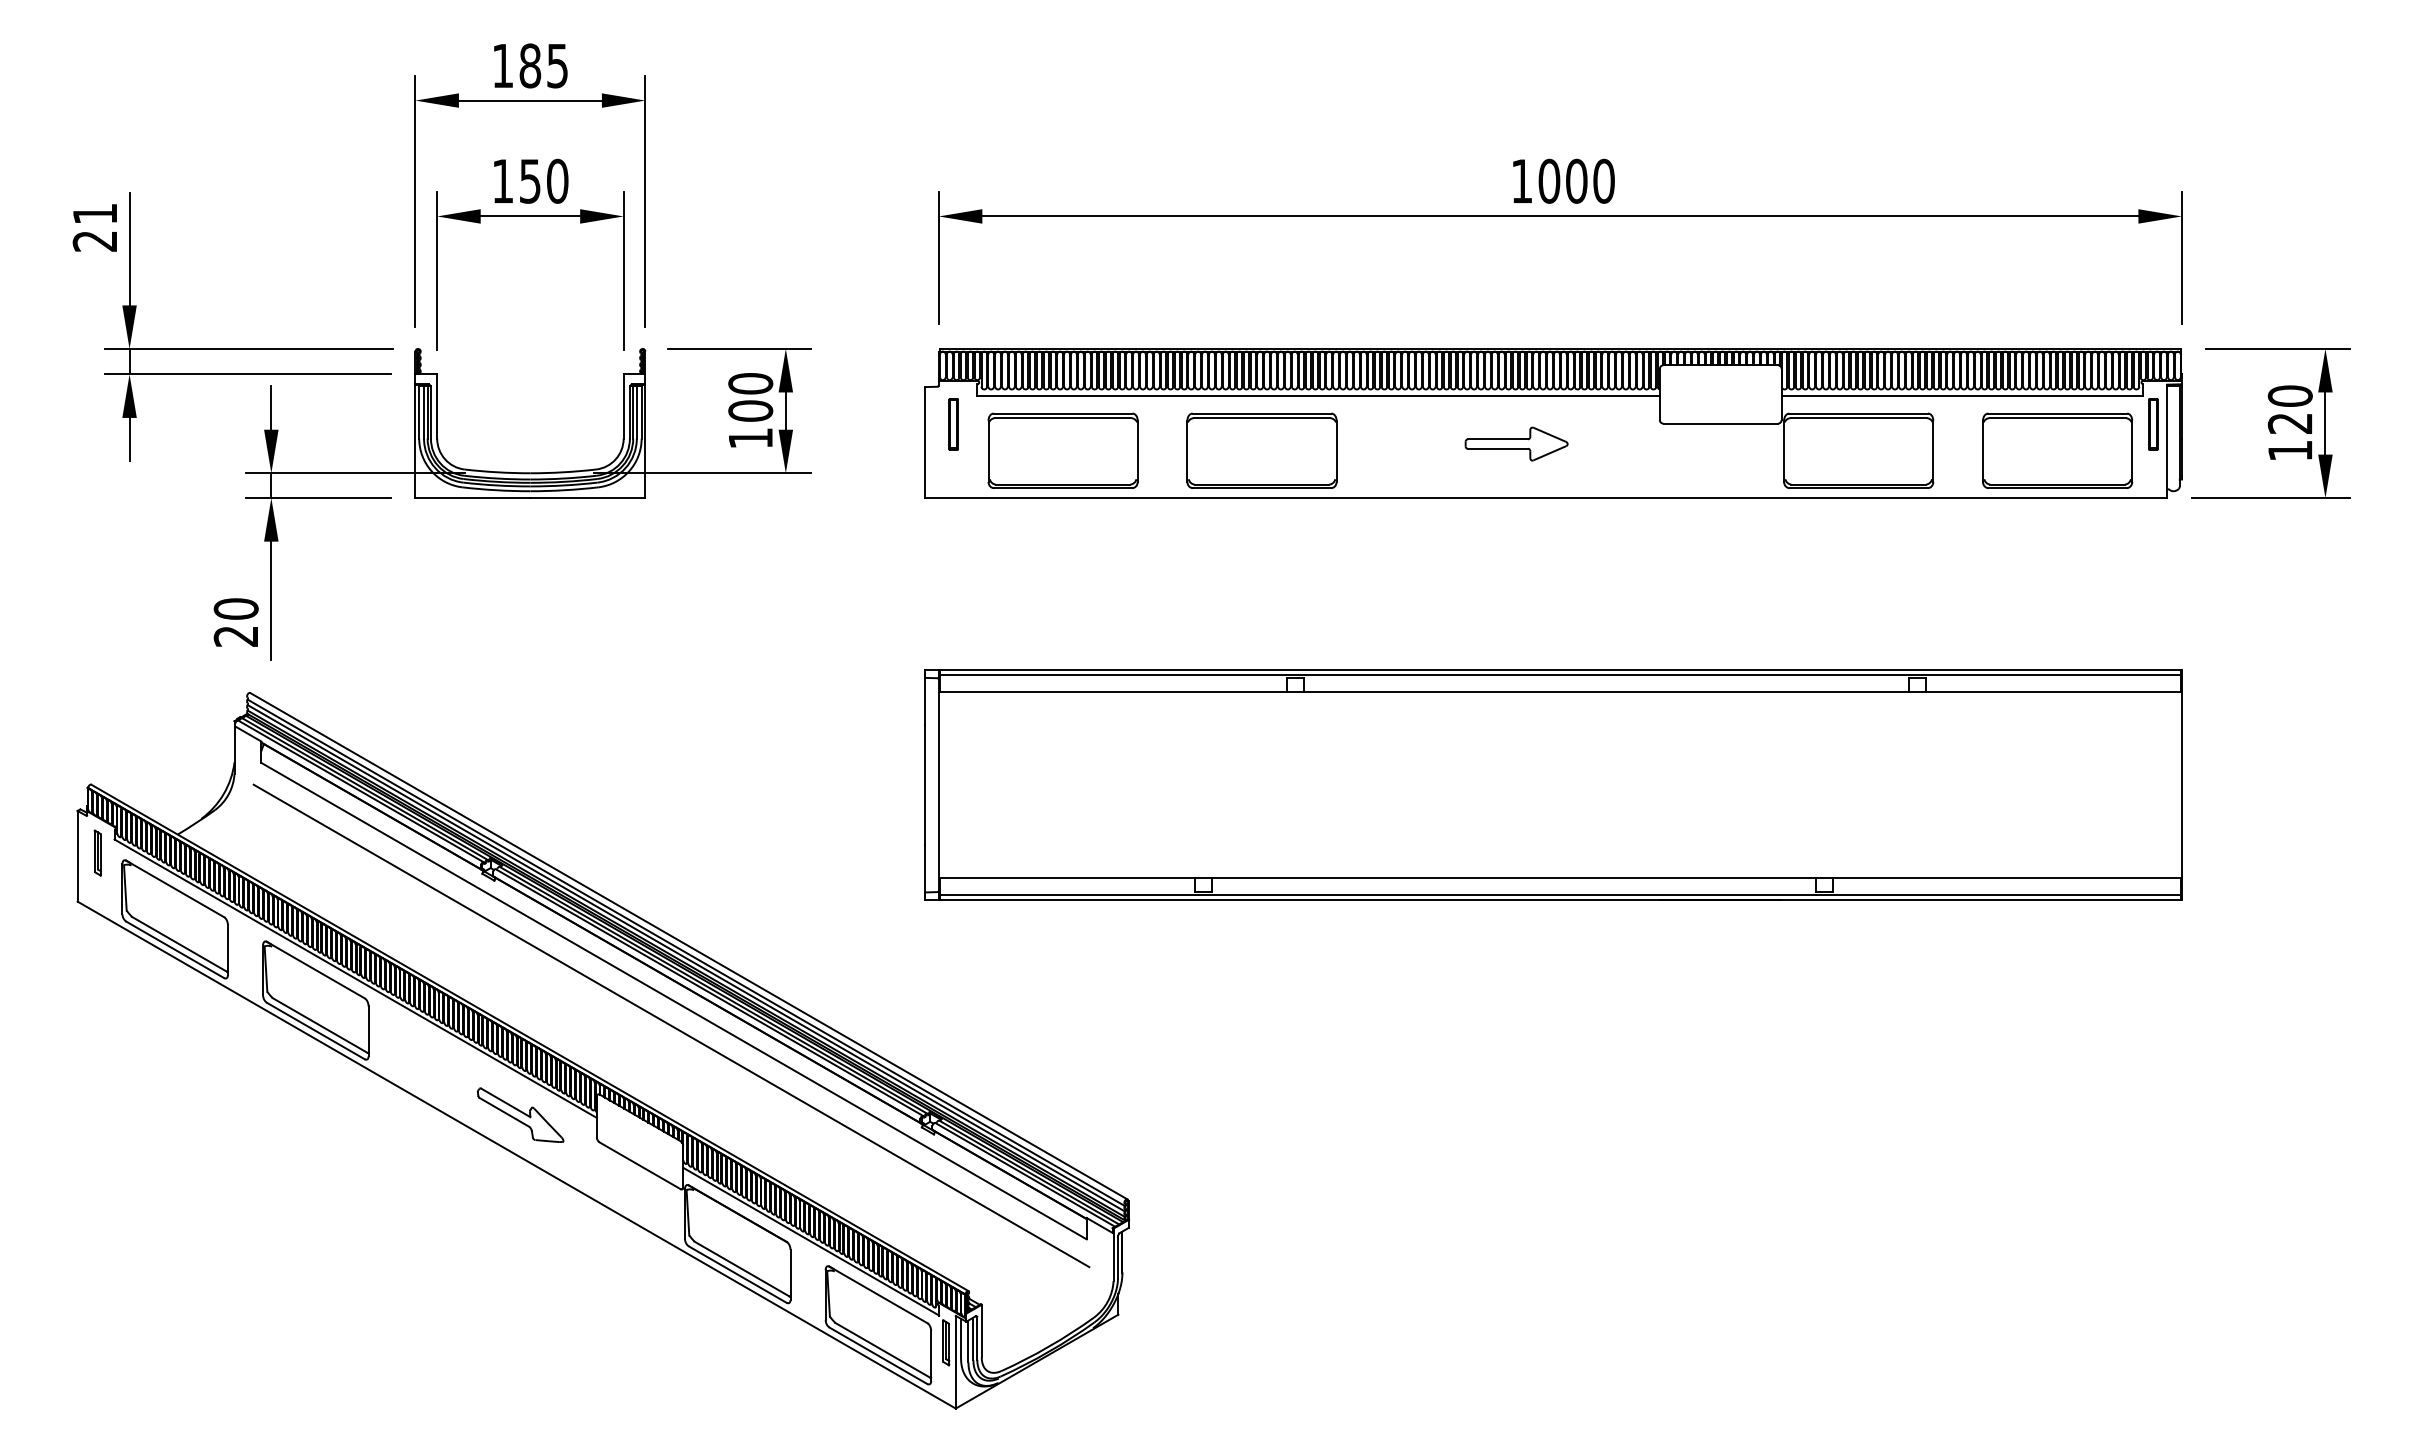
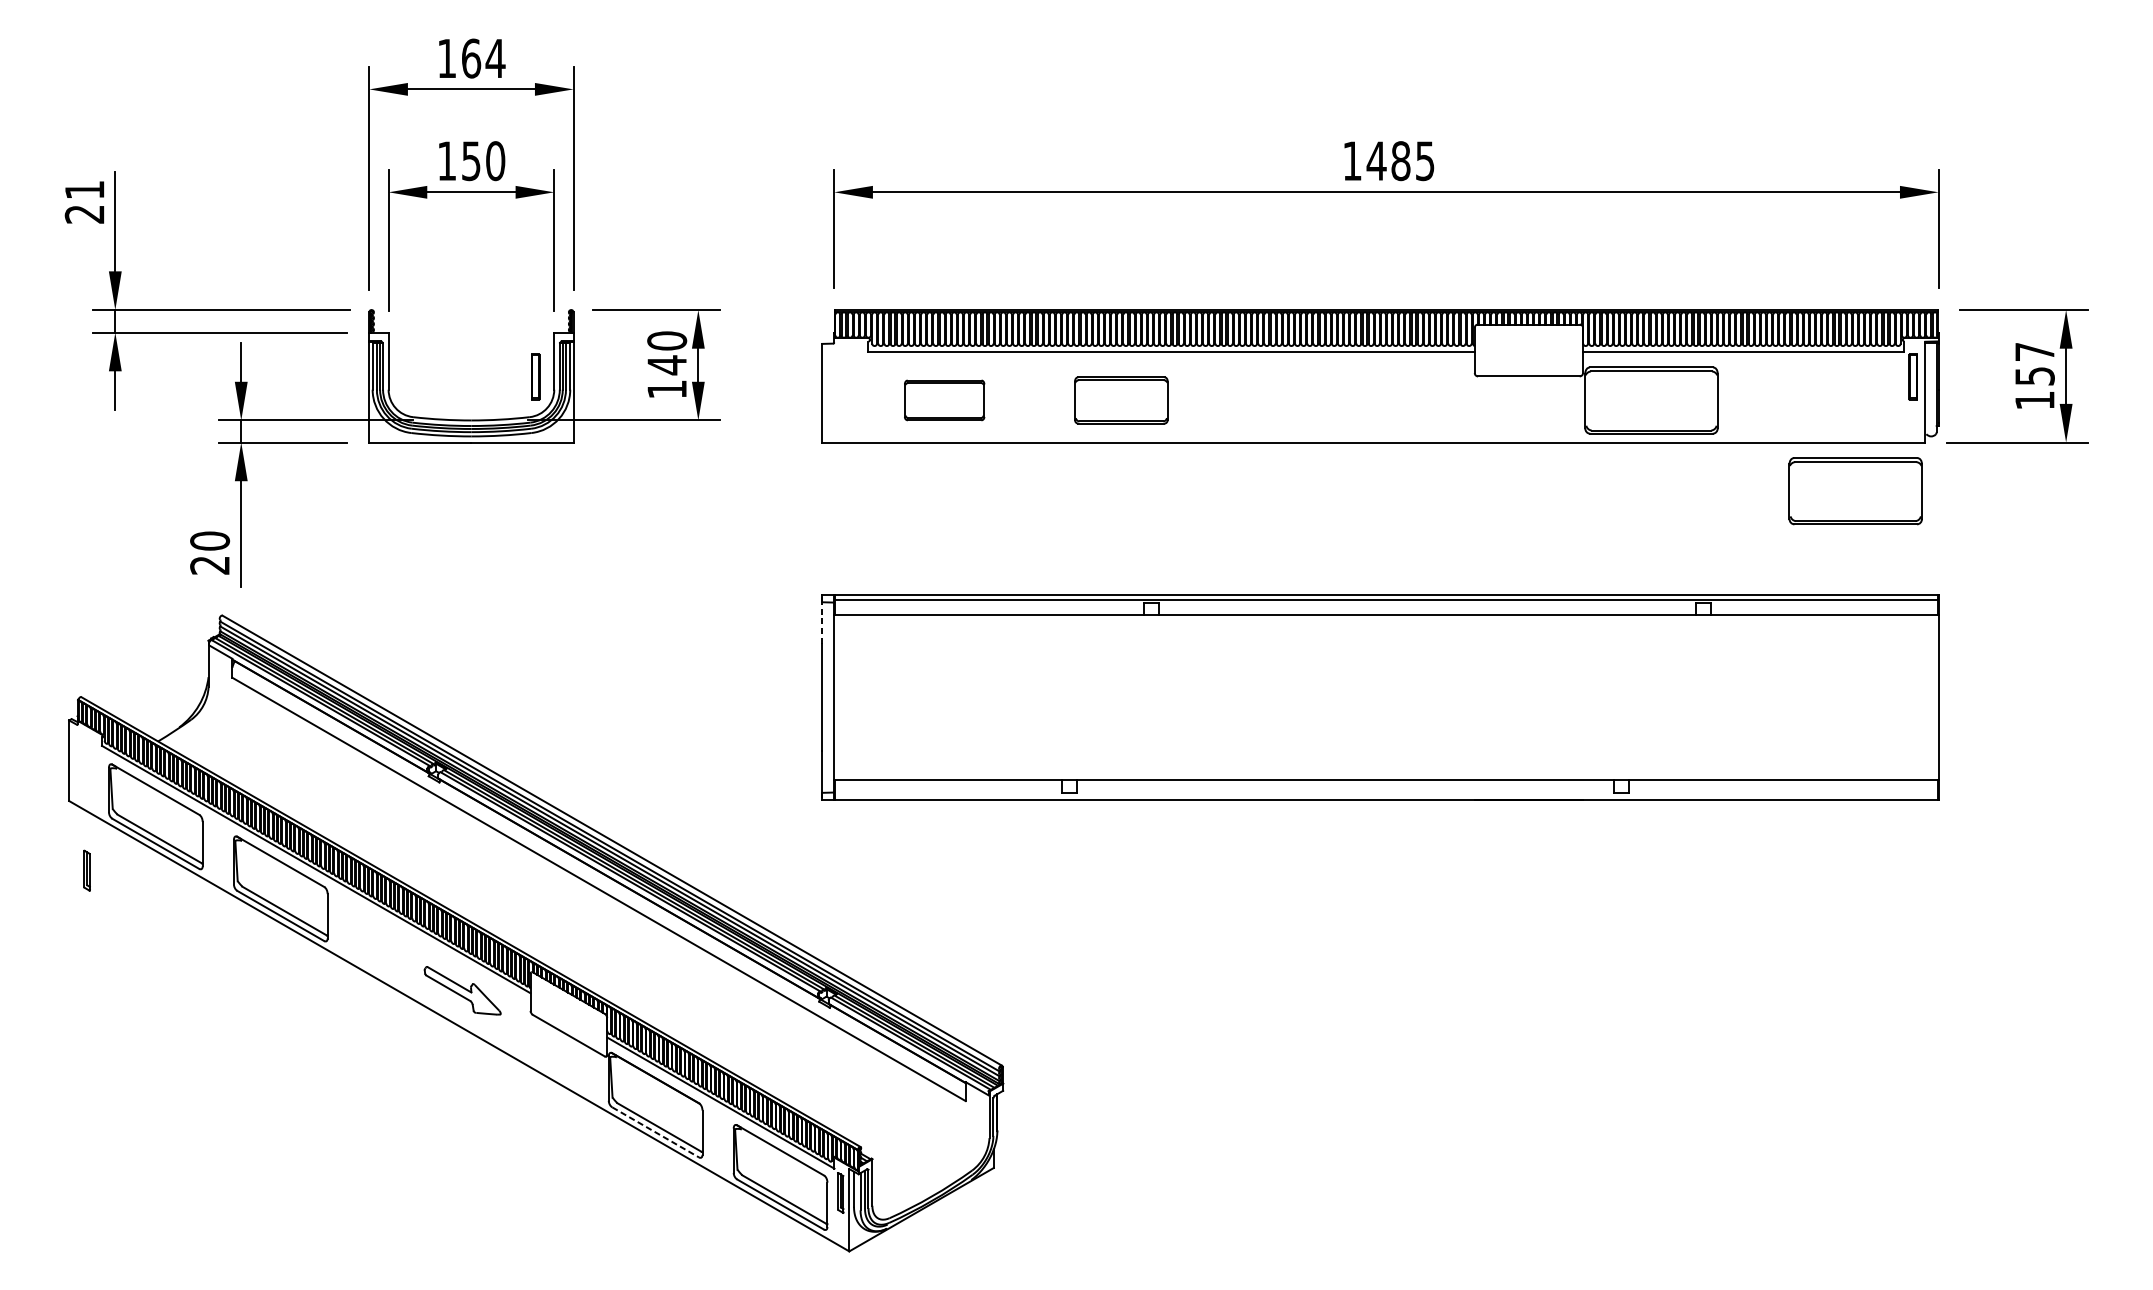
text: (543, 65) -> (483, 58), 185 -> 164
text: (1576, 180) -> (1400, 160), 1000 -> 1485
text: (2289, 409) -> (2034, 363), 120 -> 157
text: (750, 410) -> (666, 364), 100 -> 140
part: (953, 424) -> (535, 377), moved
part: (1516, 443) -> (1347, 394), removed
part: (1062, 450) -> (944, 400), size x0.6
part: (1261, 450) -> (1120, 400), size x0.7
part: (2057, 450) -> (1855, 490), moved
line: (925, 701) -> (822, 623), solid -> dashed
part: (97, 852) -> (86, 870), moved
line: (1560, 894) -> (1386, 794), removed
line: (671, 1025) -> (596, 911), removed
line: (738, 1274) -> (656, 1132), solid -> dashed

